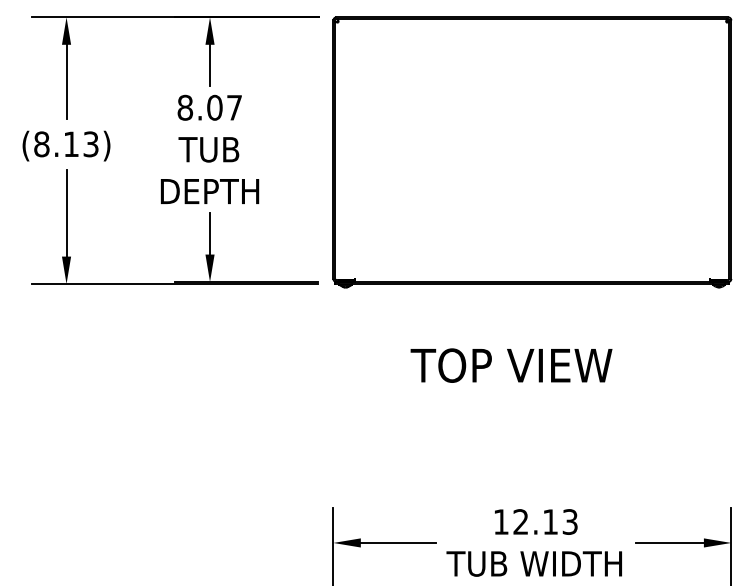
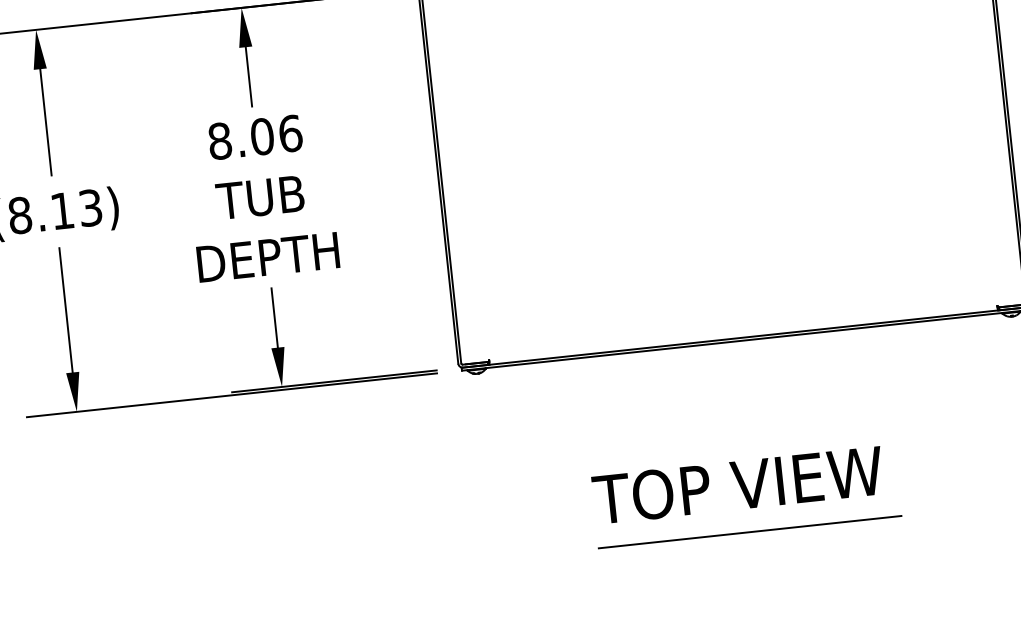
text: (234, 107) -> (290, 133), 8.07 -> 8.06
text: (511, 365) -> (738, 485), moved
line: (522, 416) -> (750, 531), added

